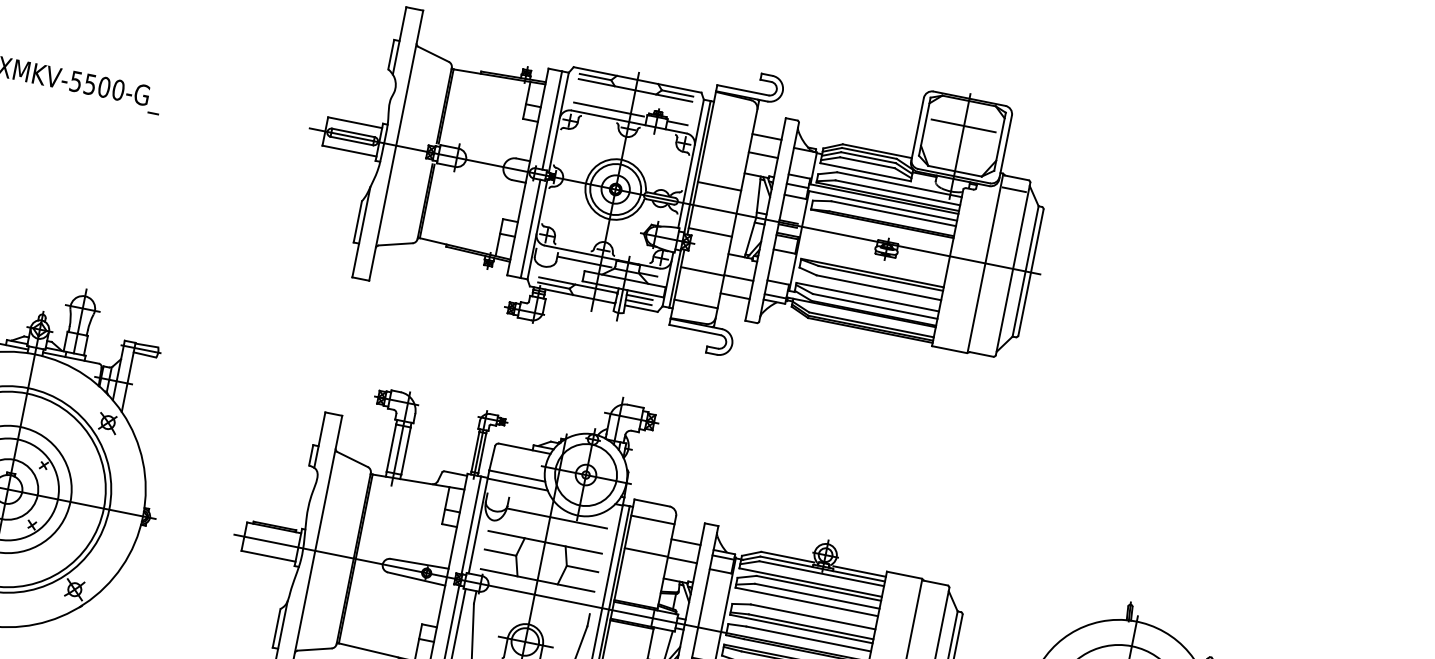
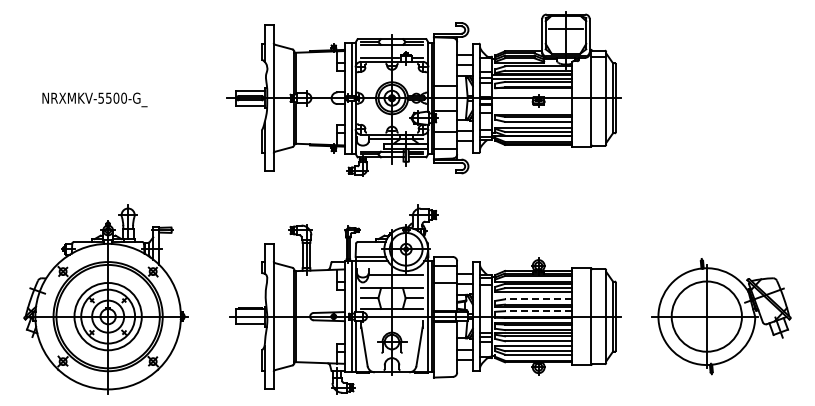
line: (812, 617) -> (538, 299), solid -> dashed
line: (808, 639) -> (538, 311), solid -> dashed

